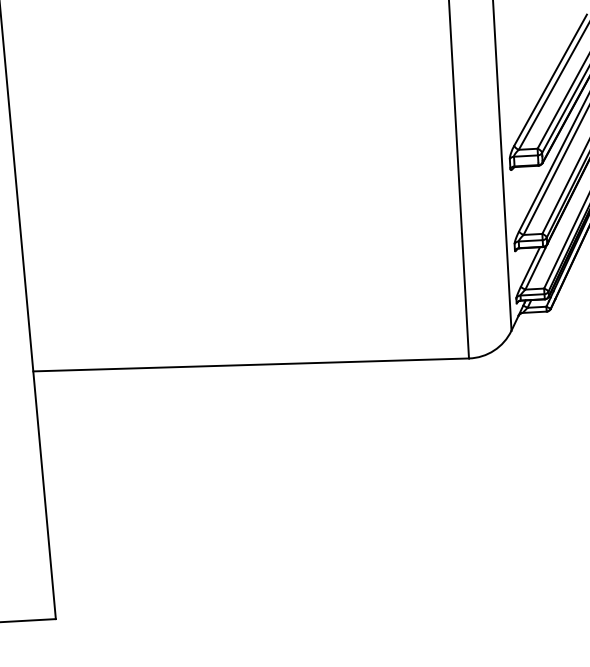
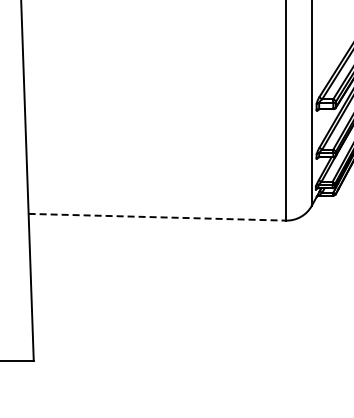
line: (251, 365) -> (157, 217), solid -> dashed

